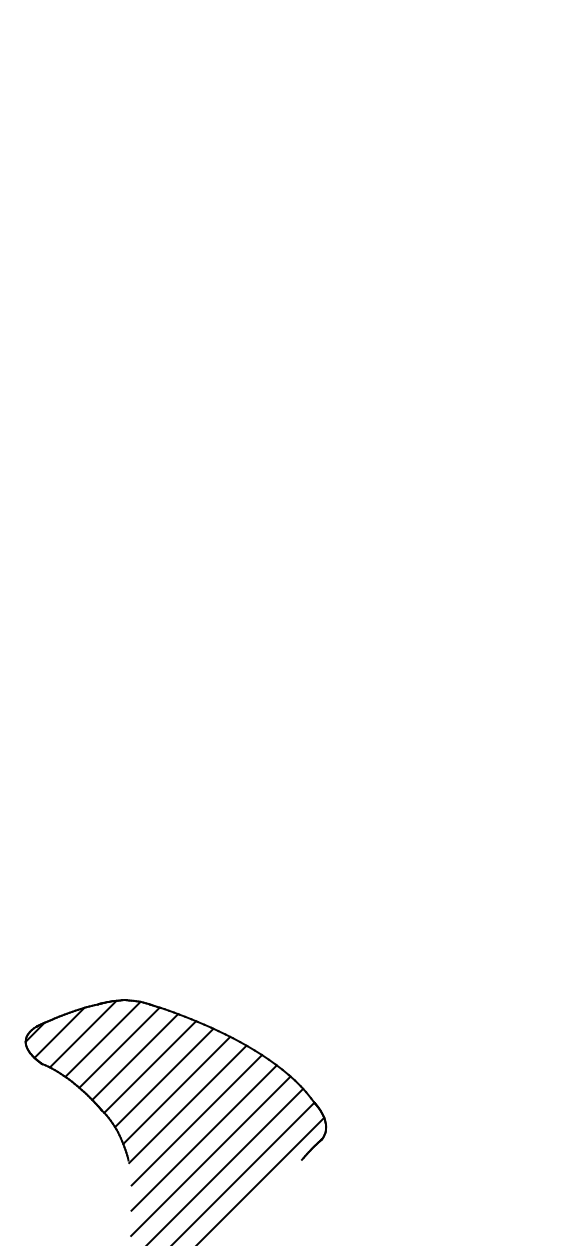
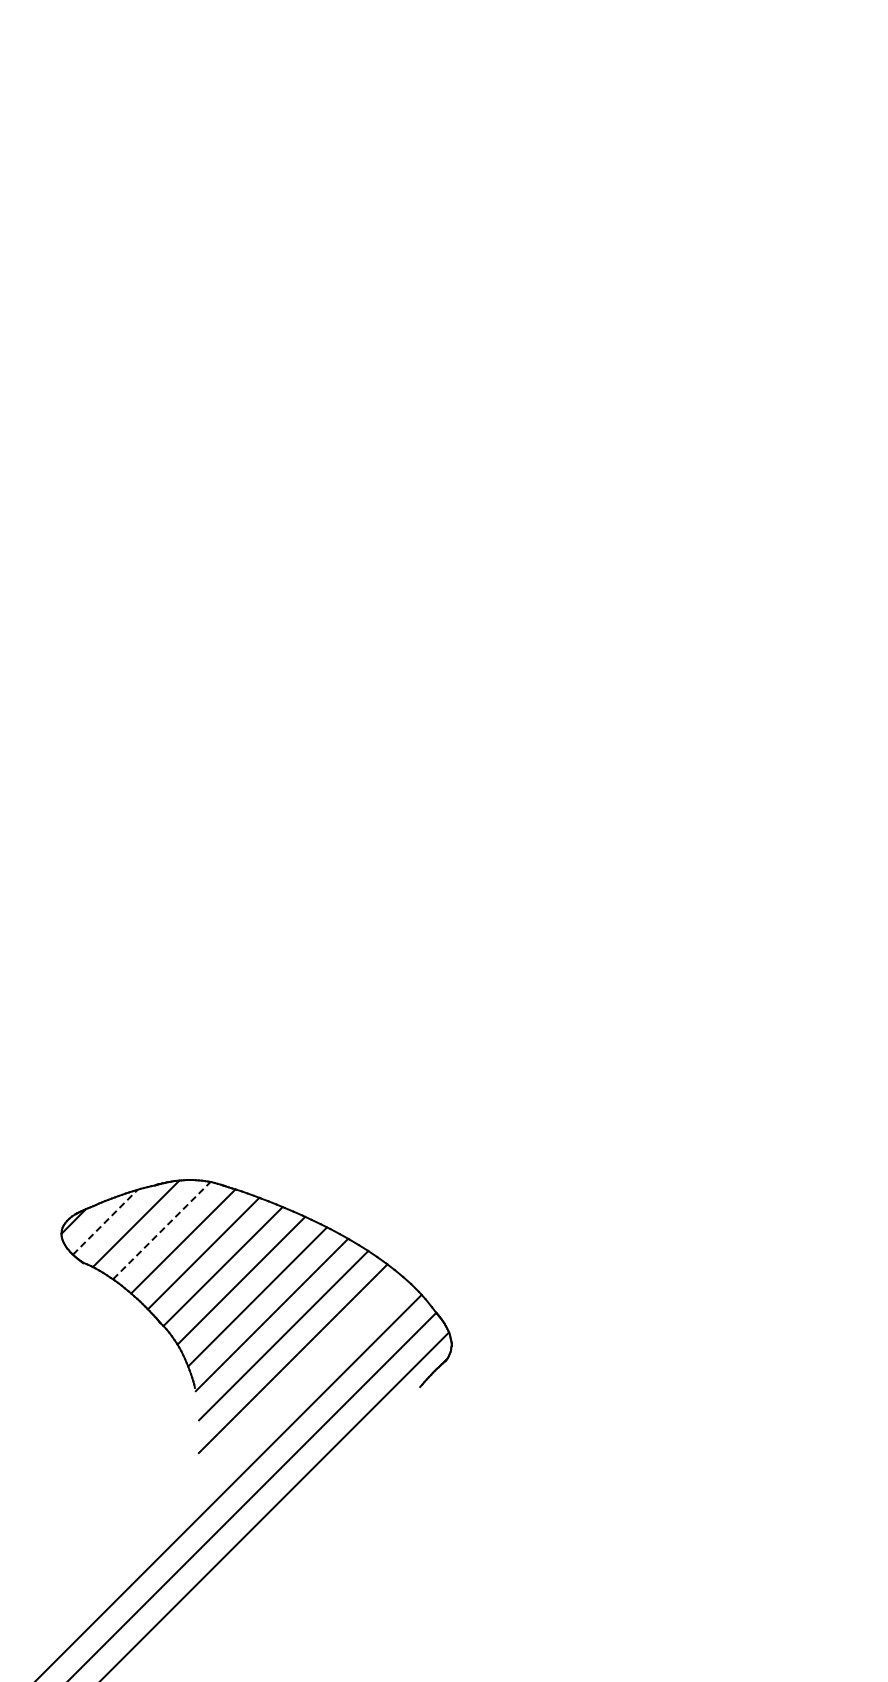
line: (59, 1033) -> (105, 1222), solid -> dashed
line: (102, 1039) -> (161, 1230), solid -> dashed
line: (210, 1155) -> (301, 1381), removed

